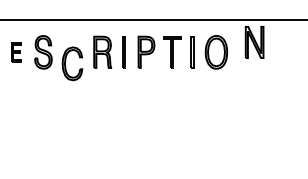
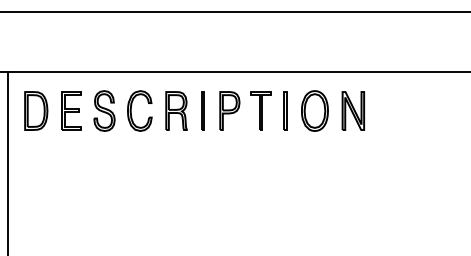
part: (253, 42) -> (352, 110), moved
part: (16, 51) -> (71, 110), size x1.67
part: (65, 63) -> (131, 110), moved

